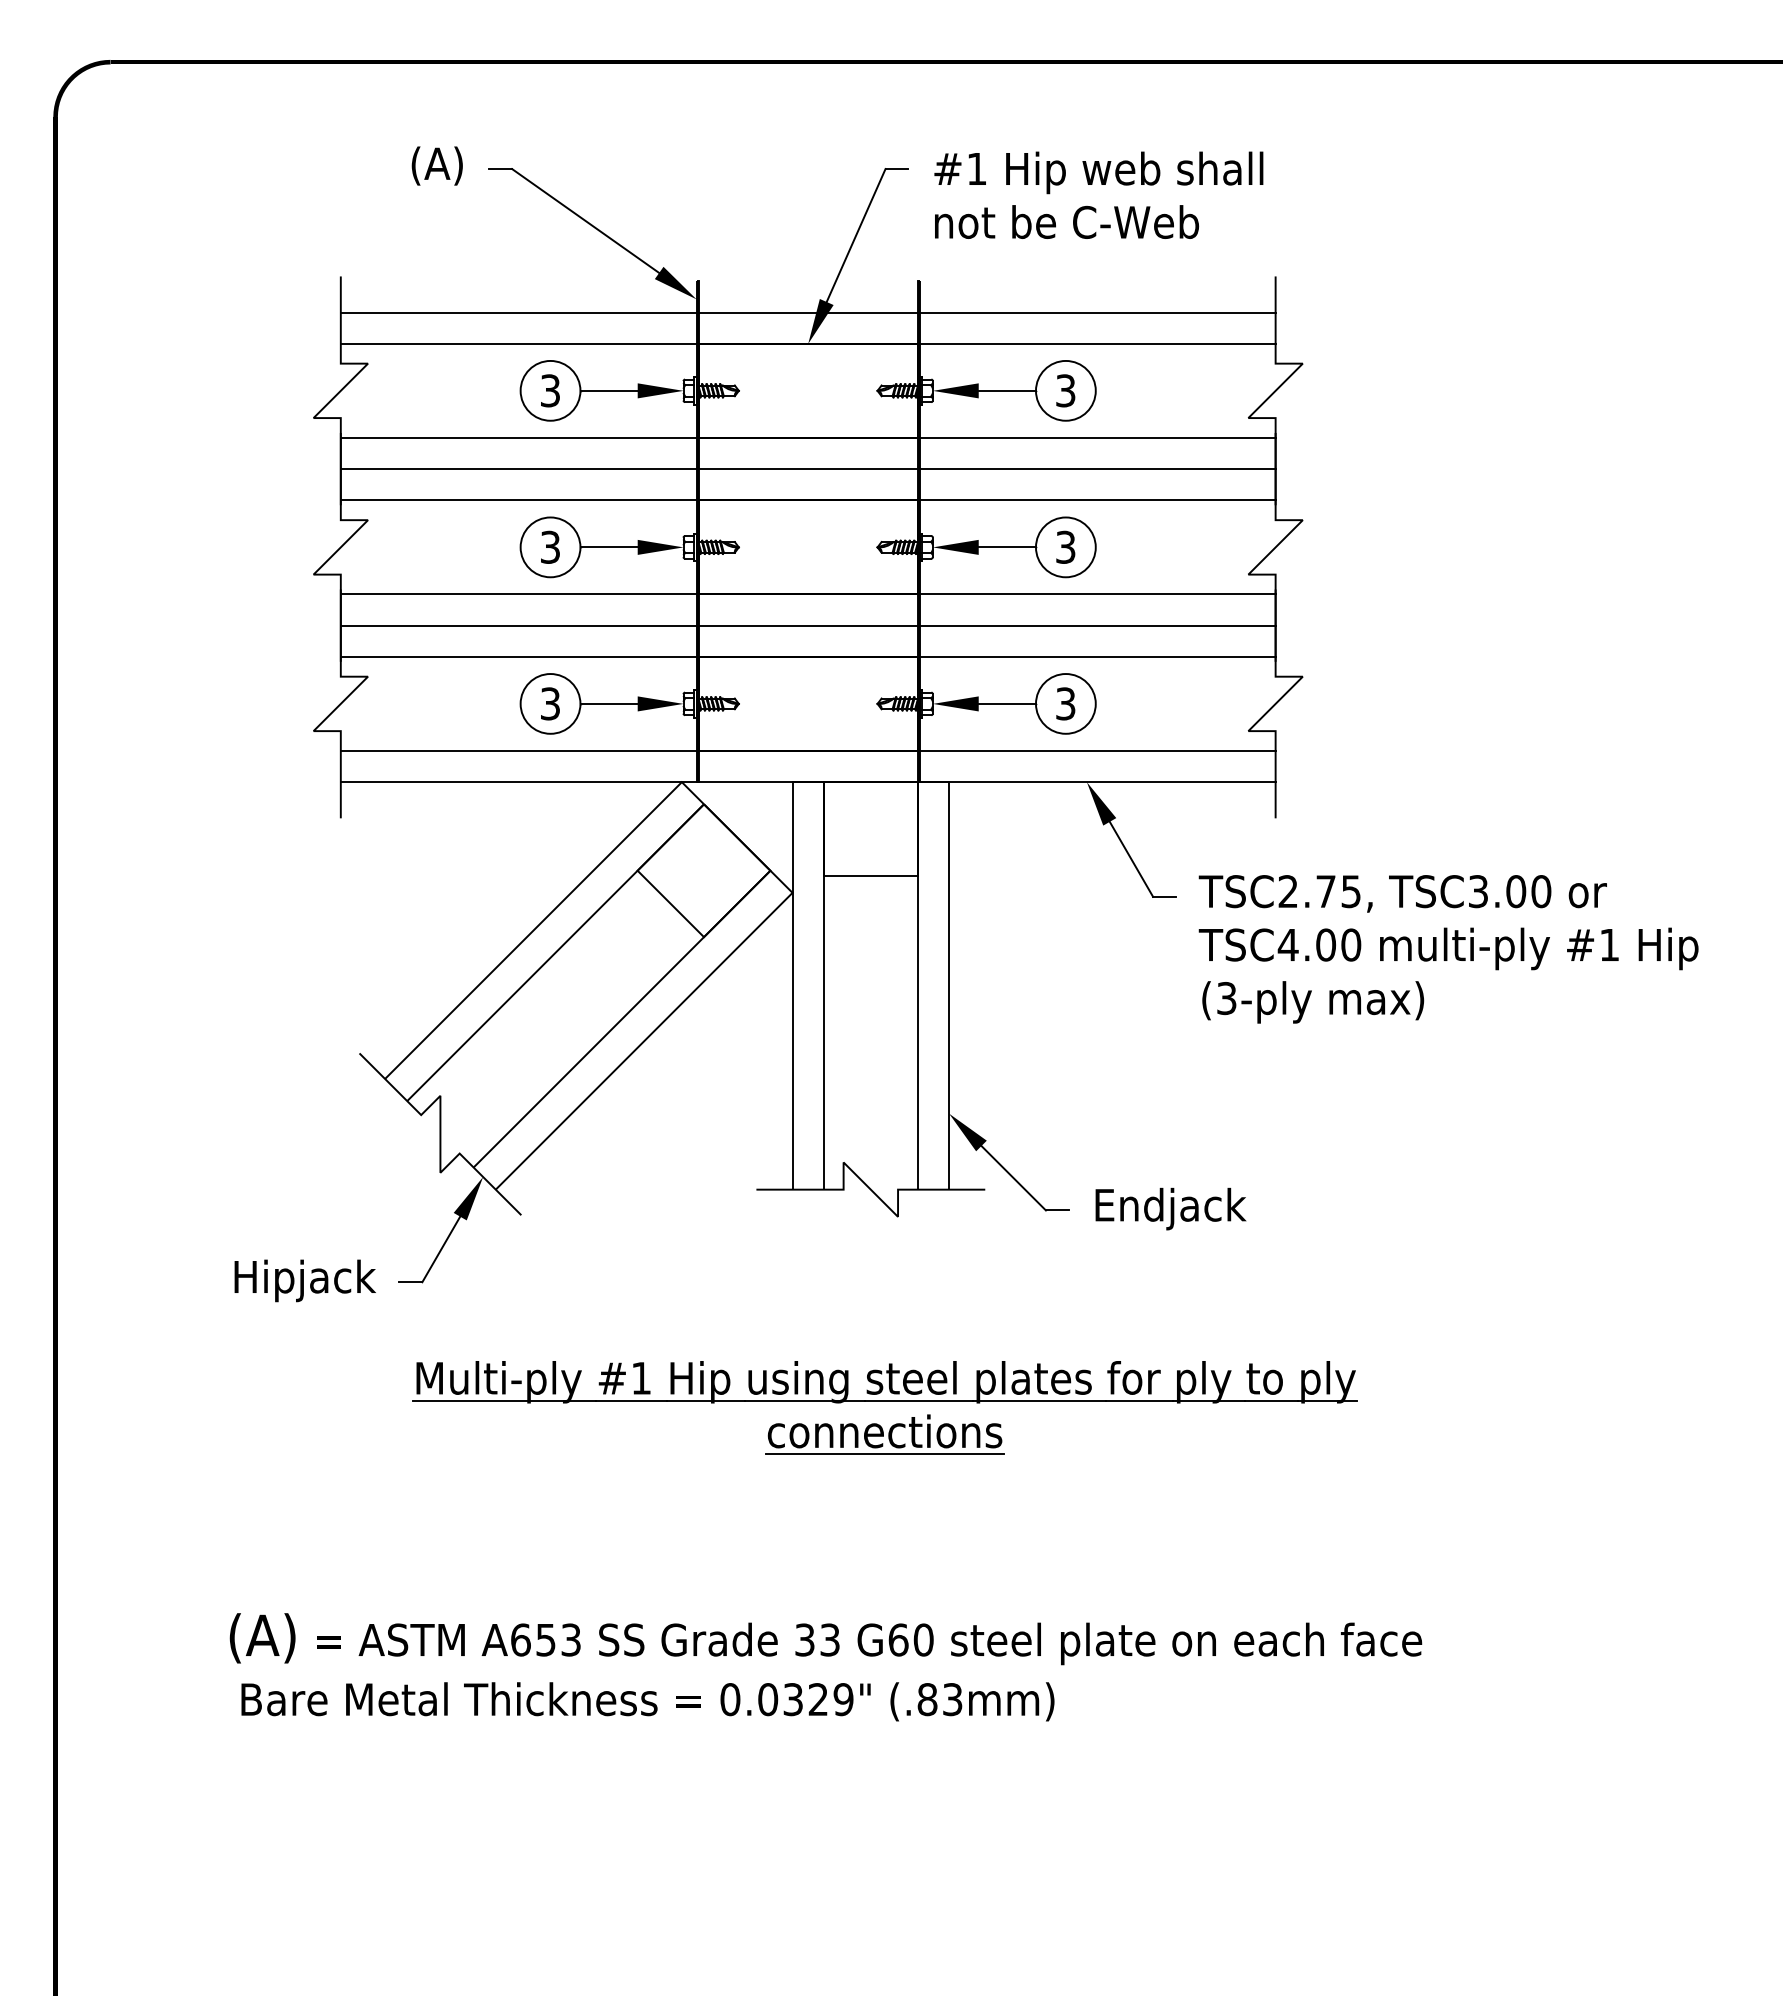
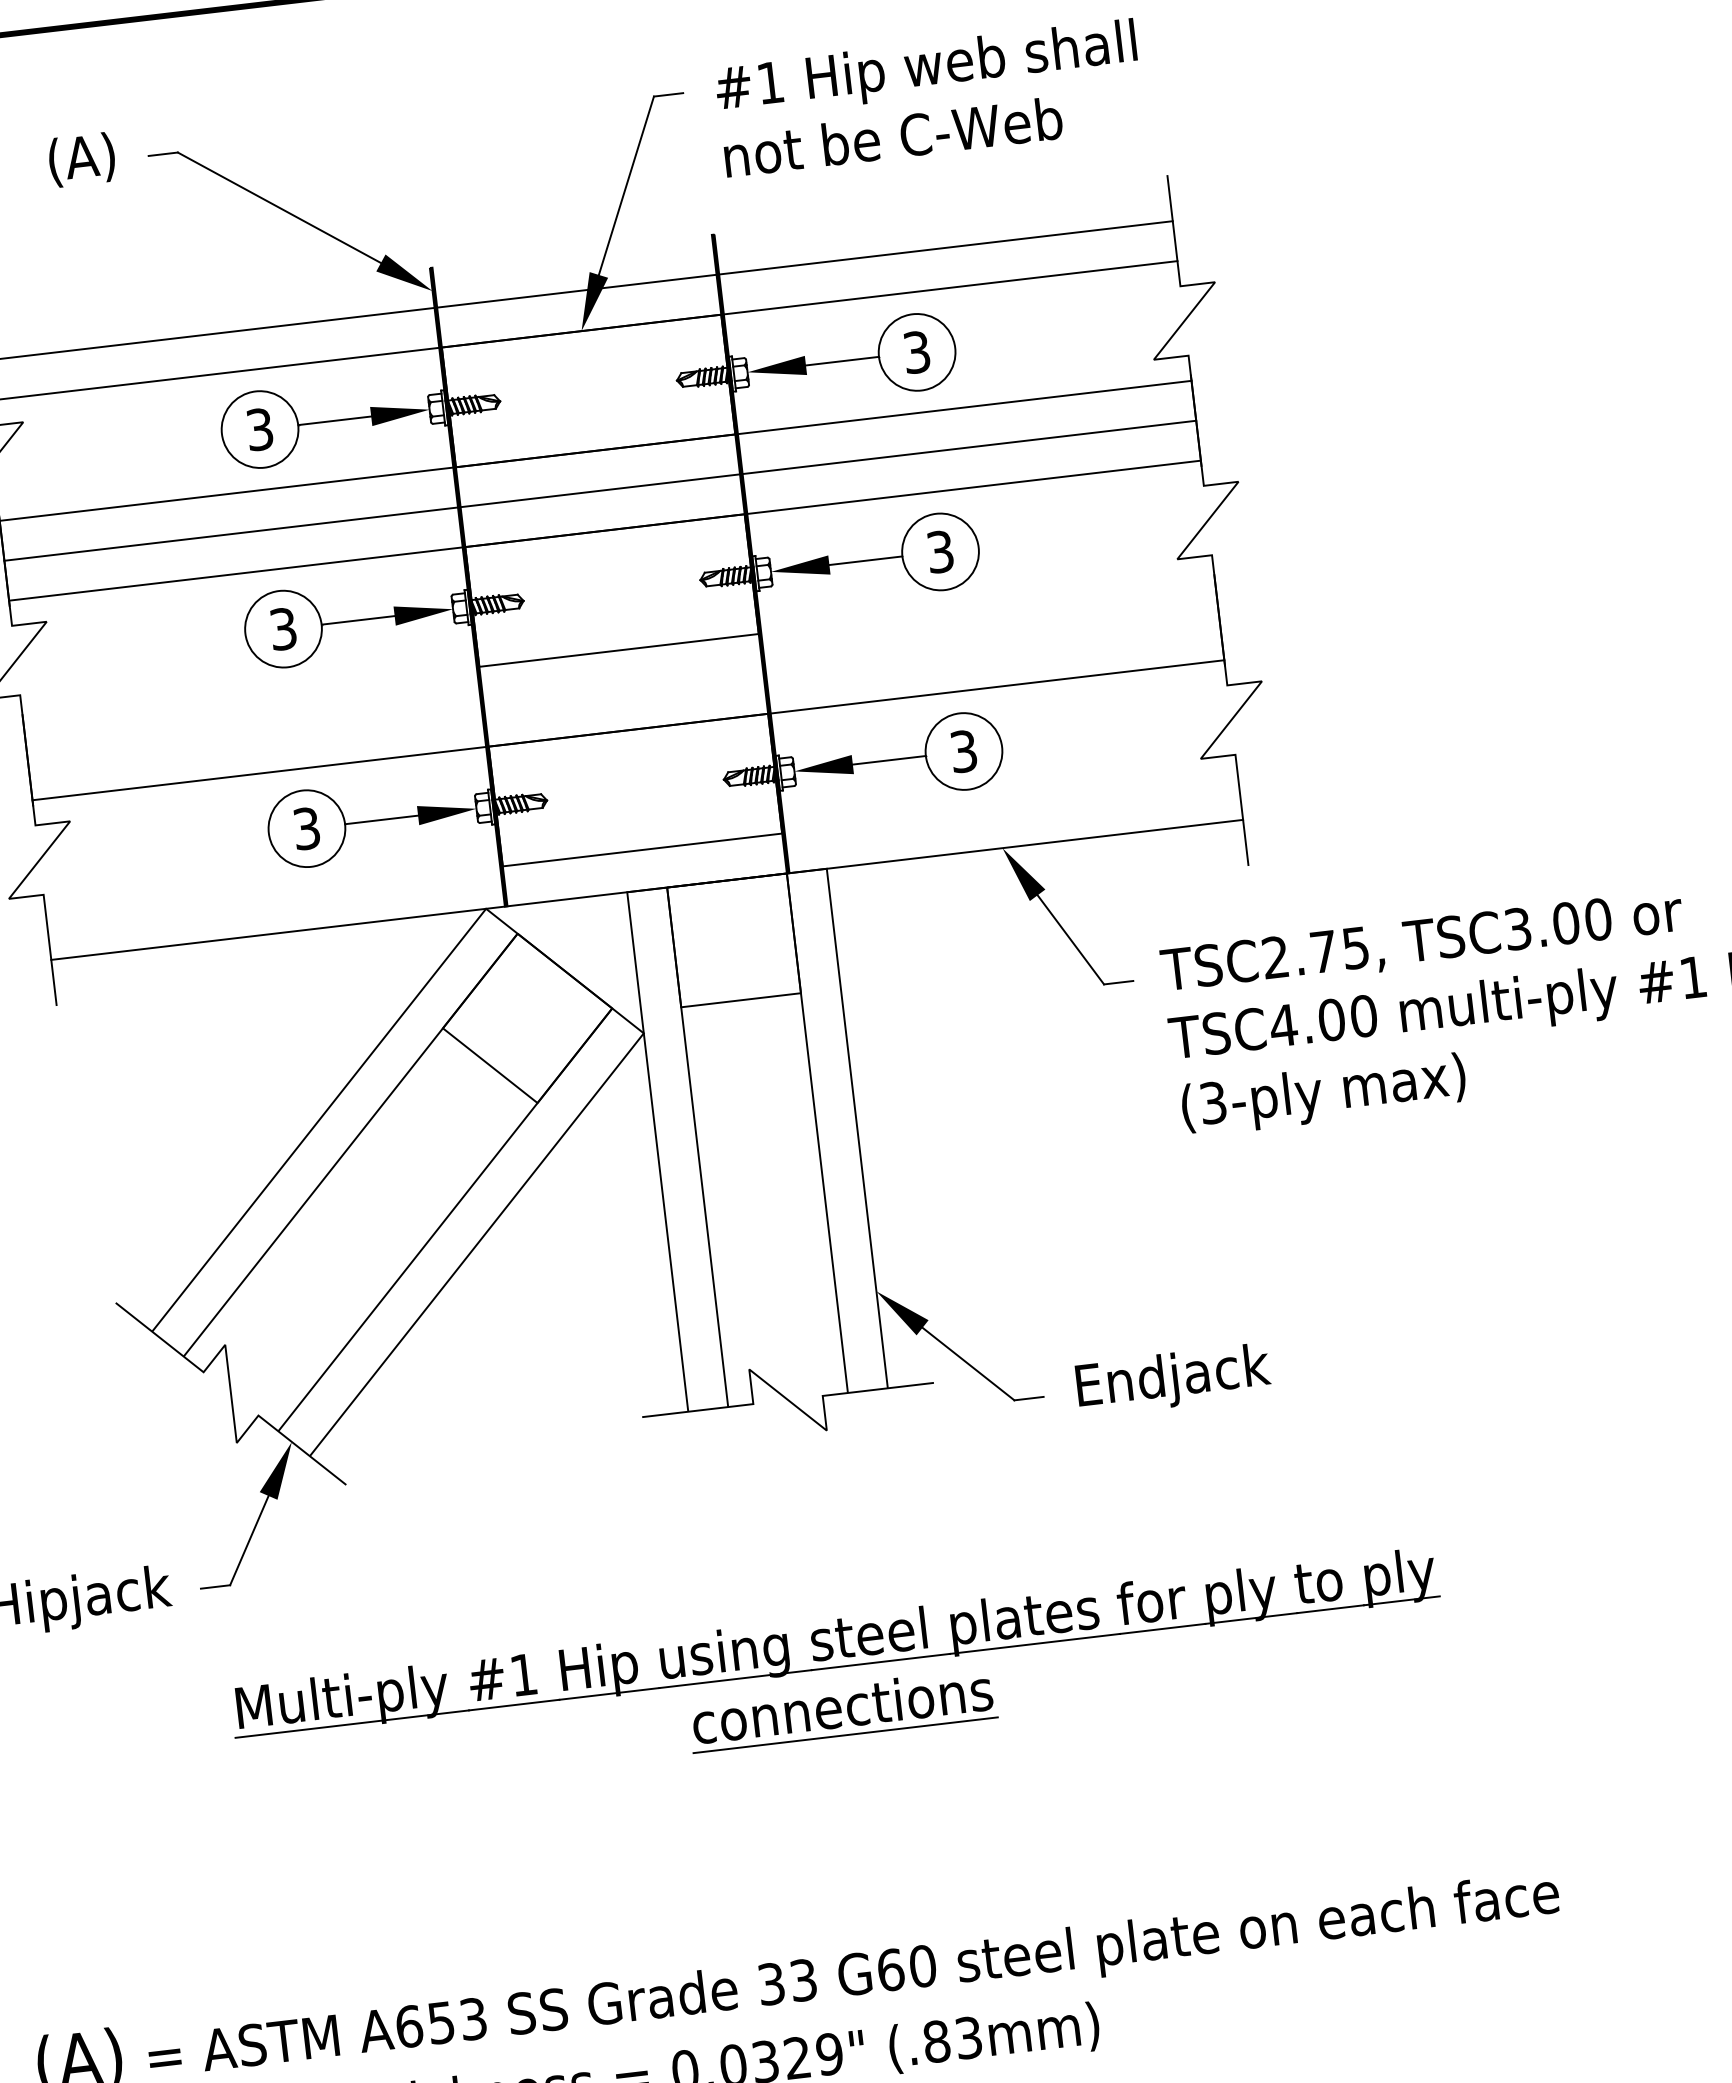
line: (807, 594) -> (618, 650), removed
line: (807, 625) -> (622, 690), removed
line: (807, 750) -> (641, 849), removed

